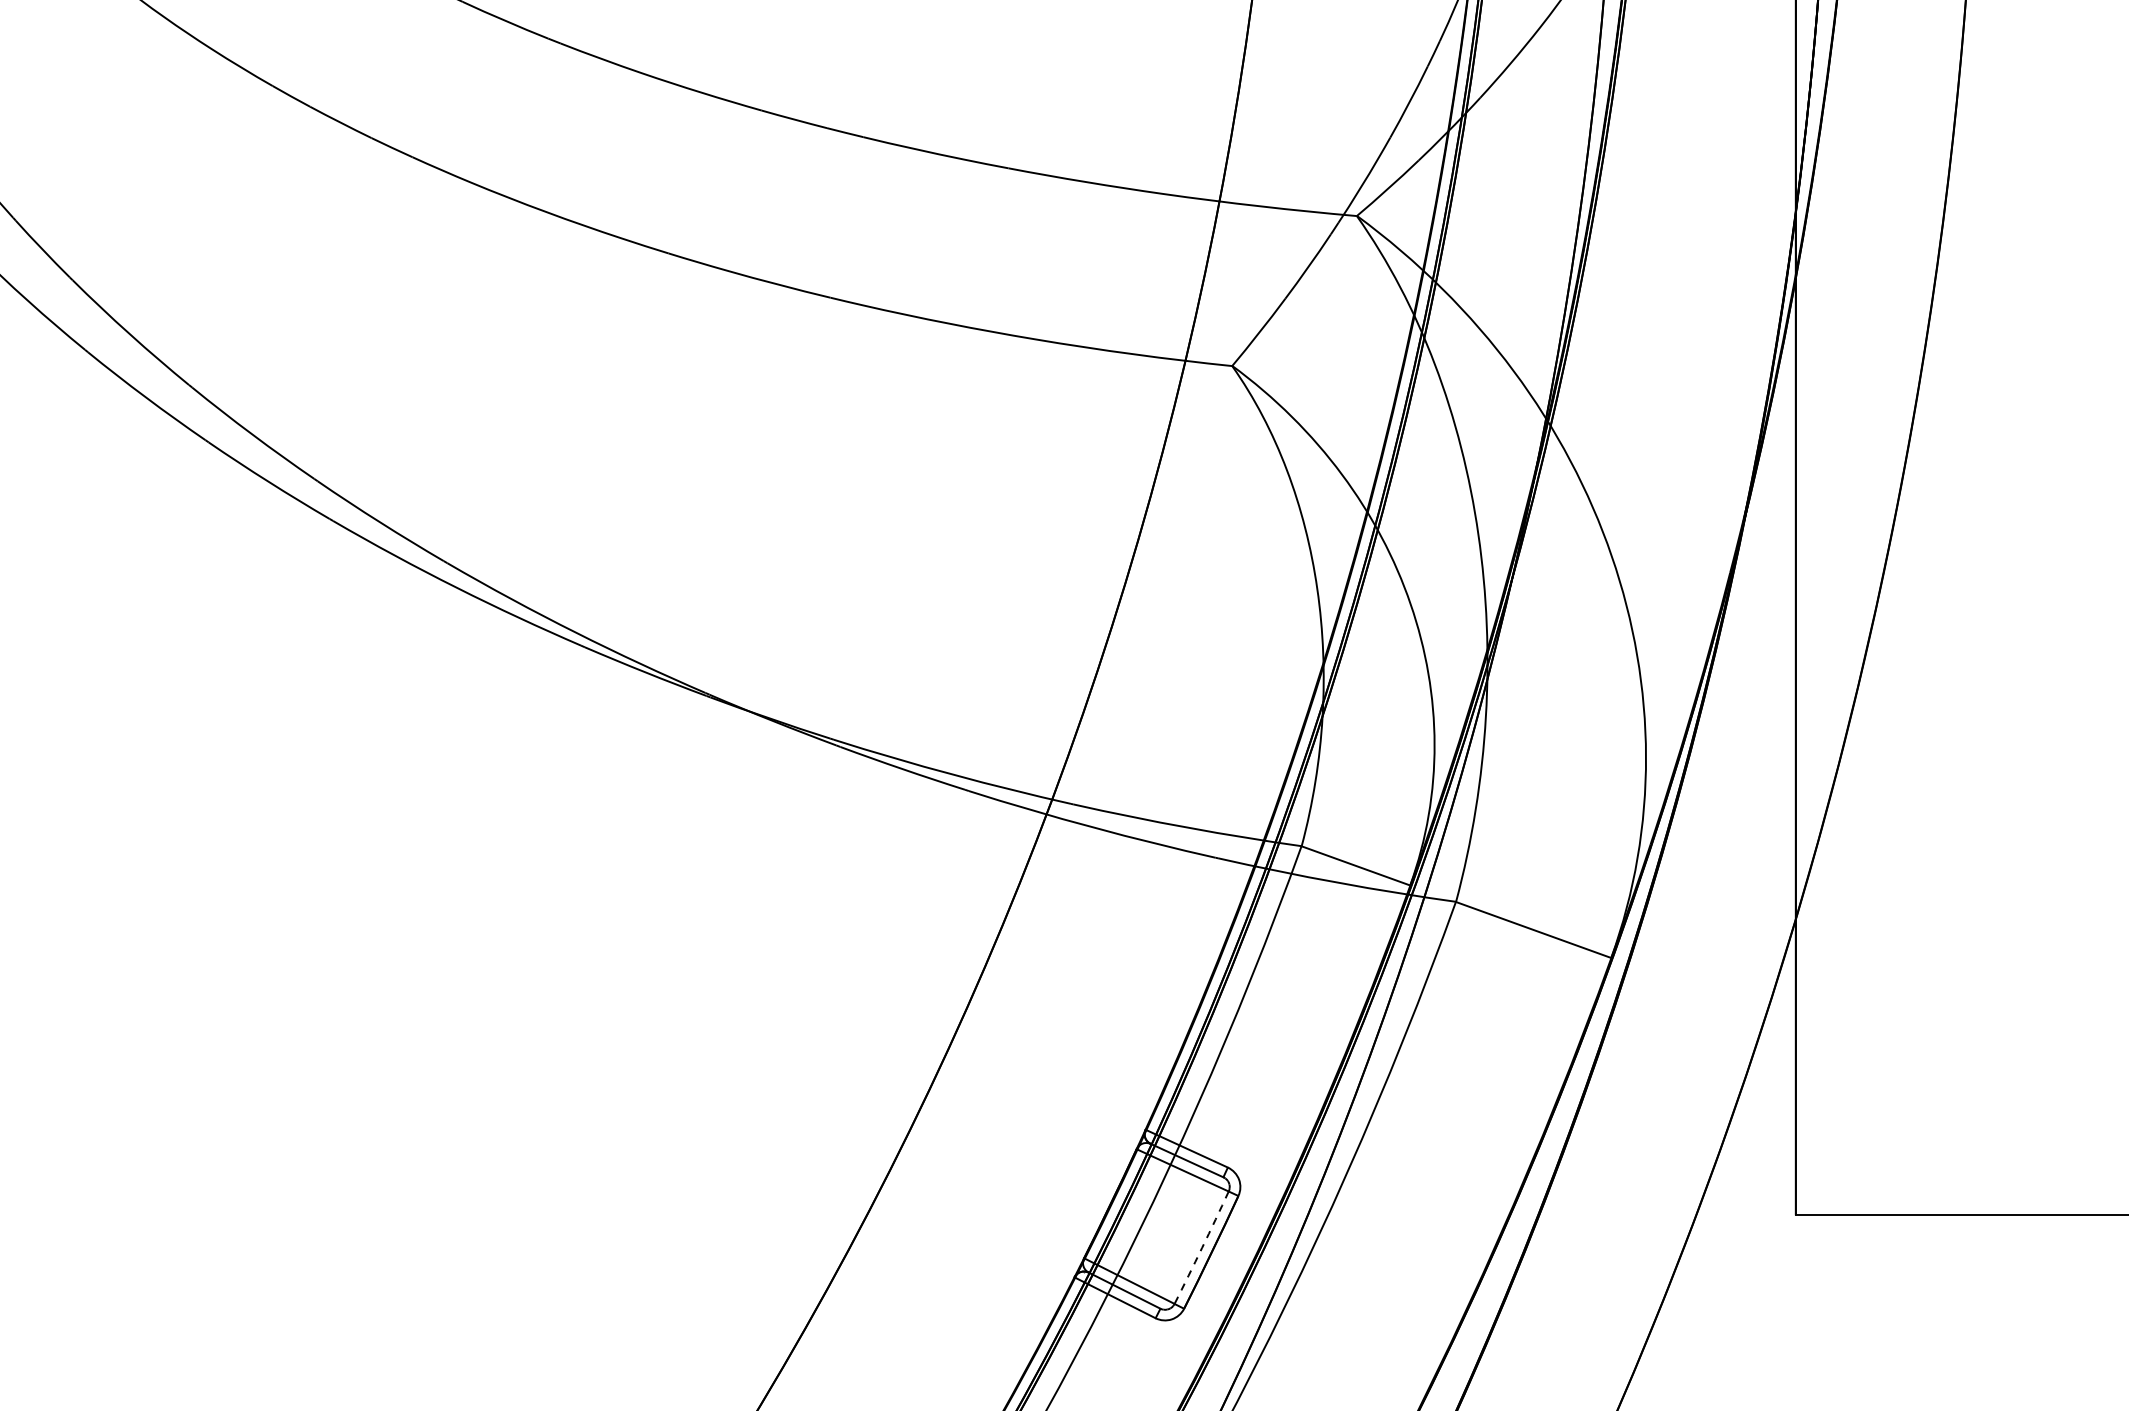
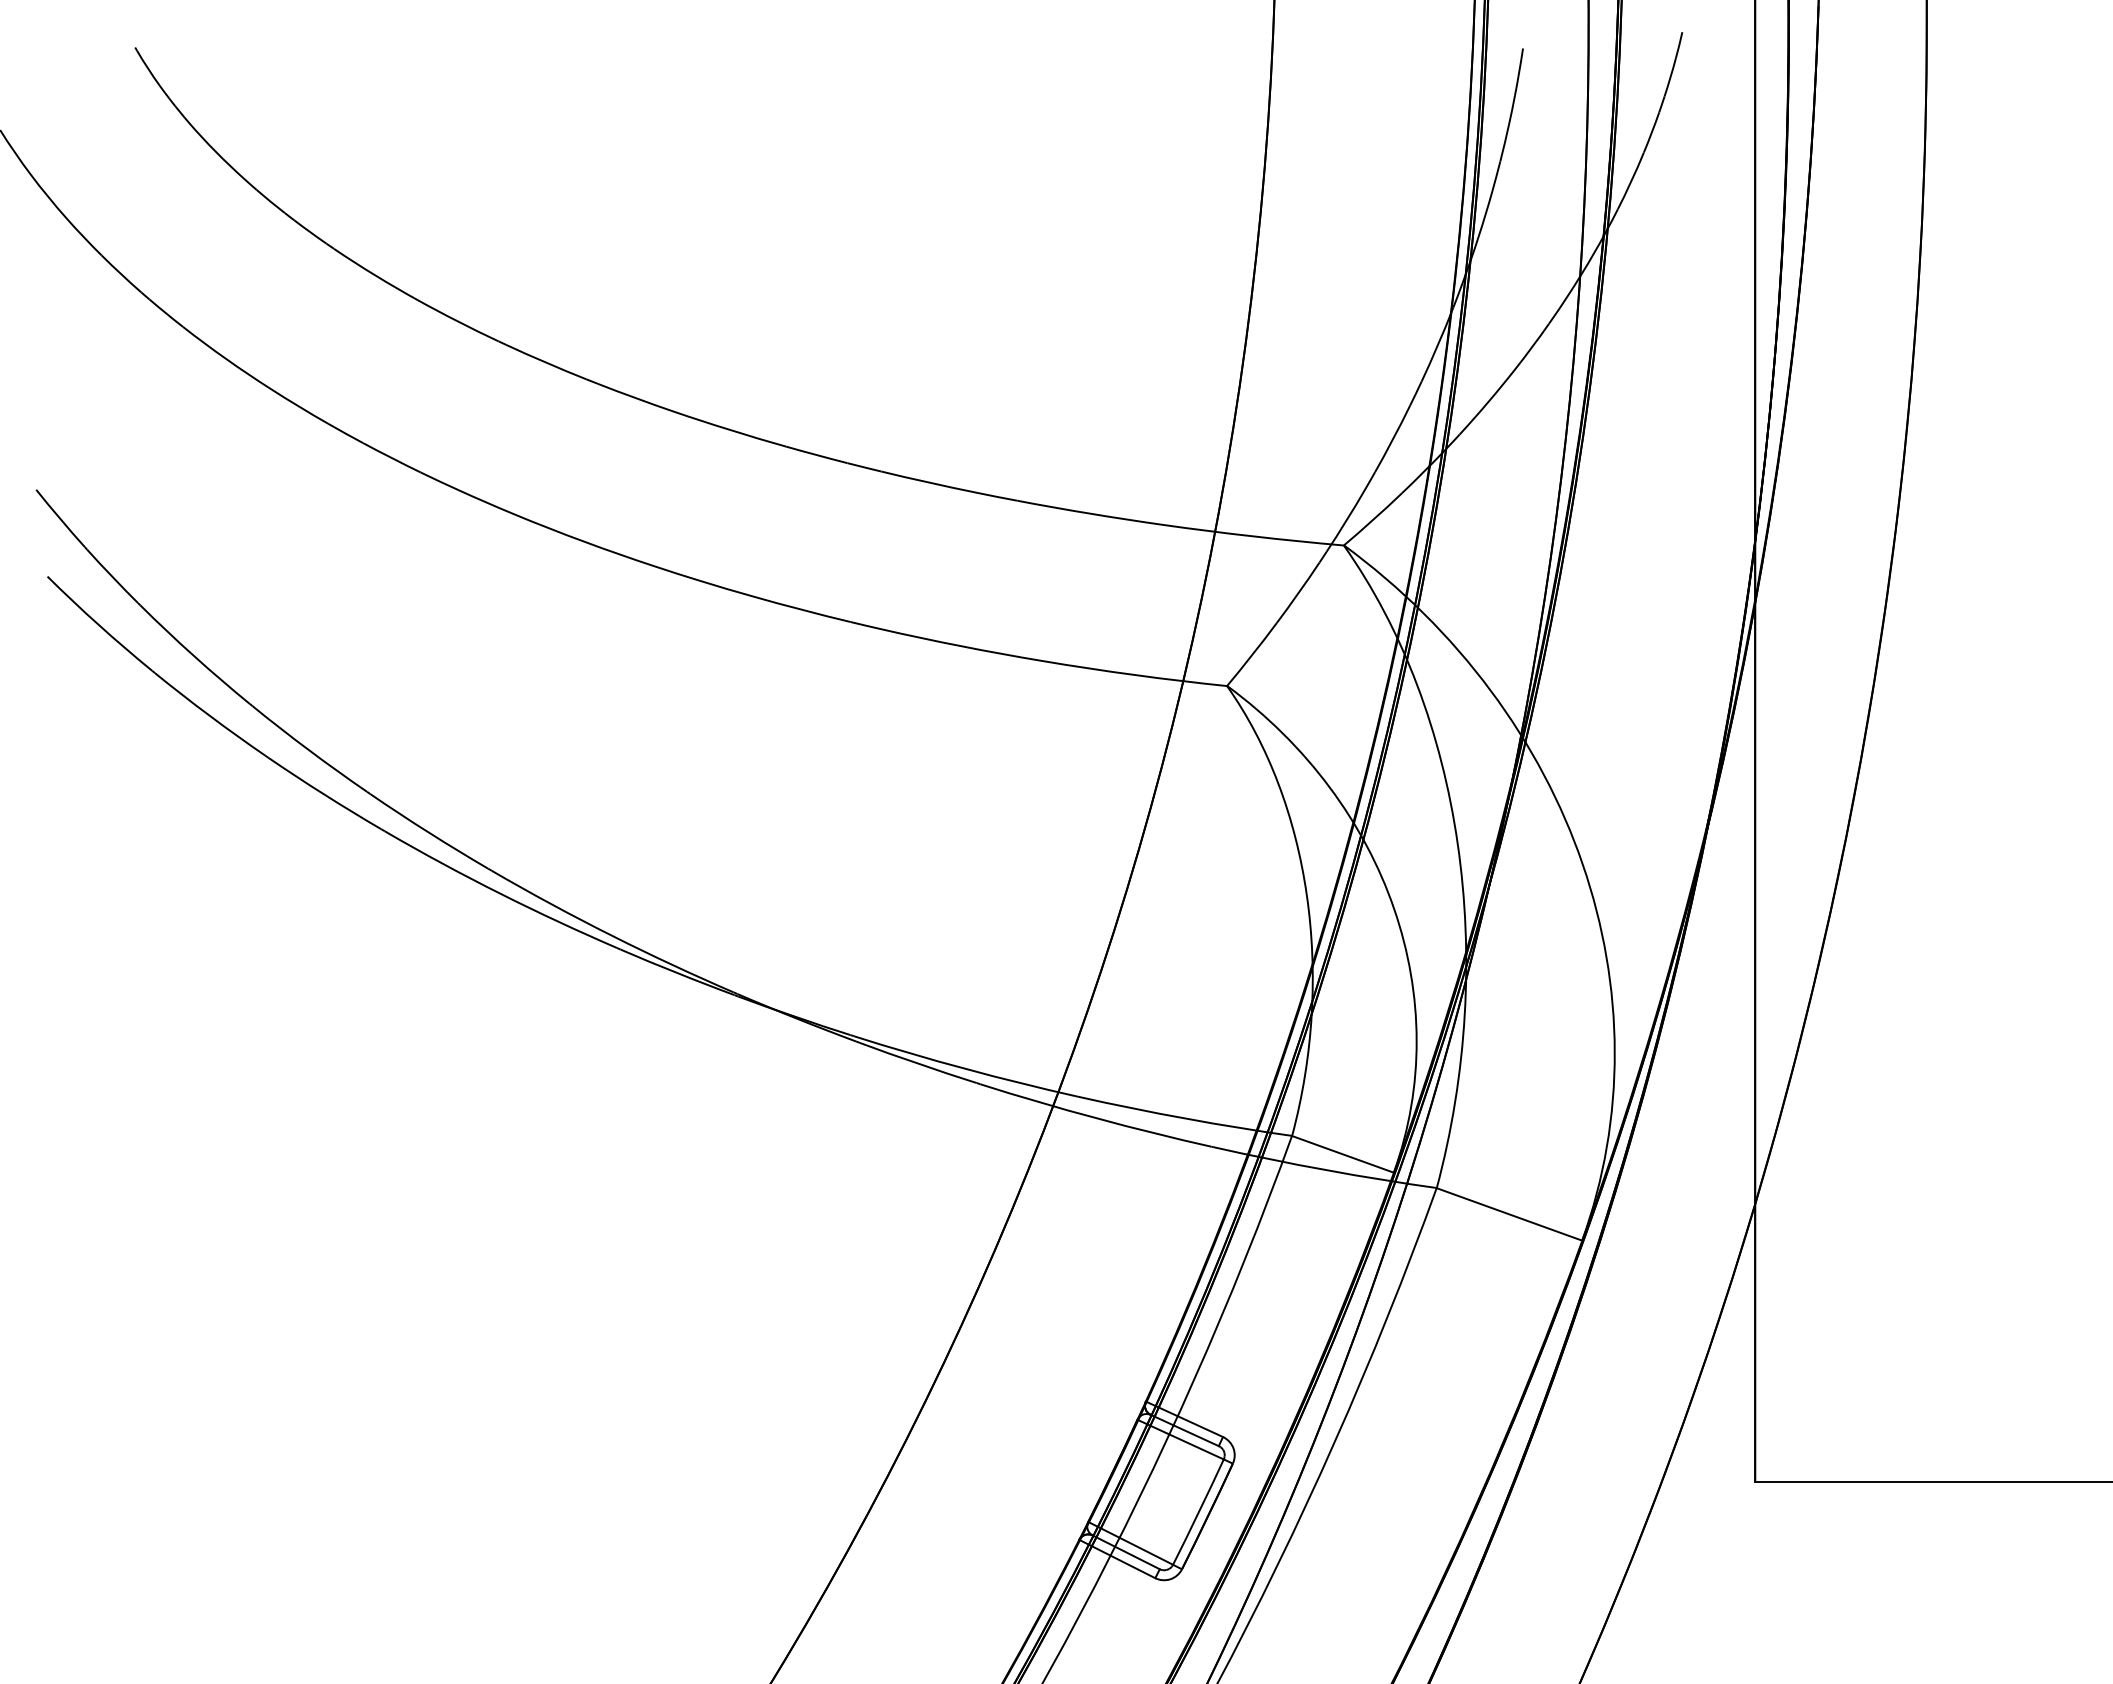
arc: (1201, 1248) -> (1198, 1512), dashed -> solid

